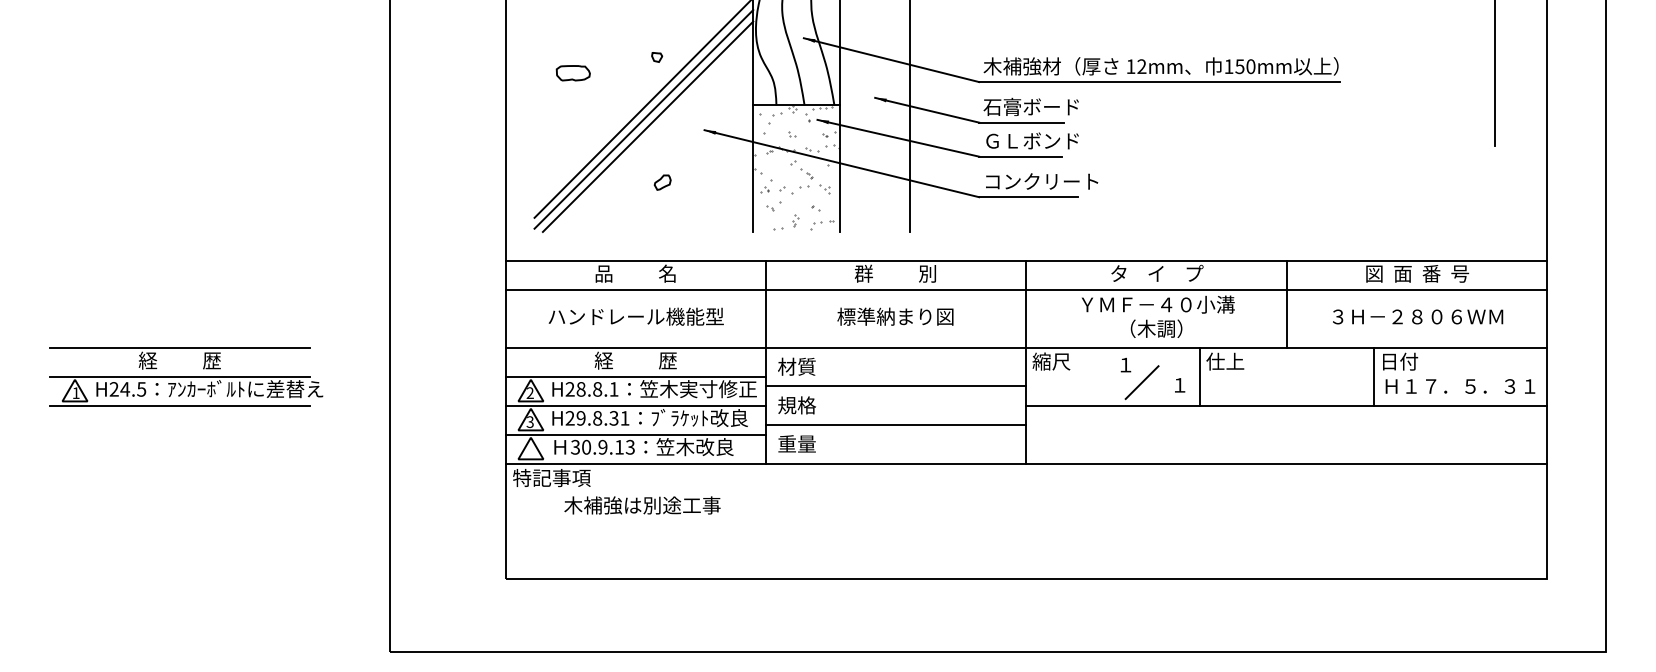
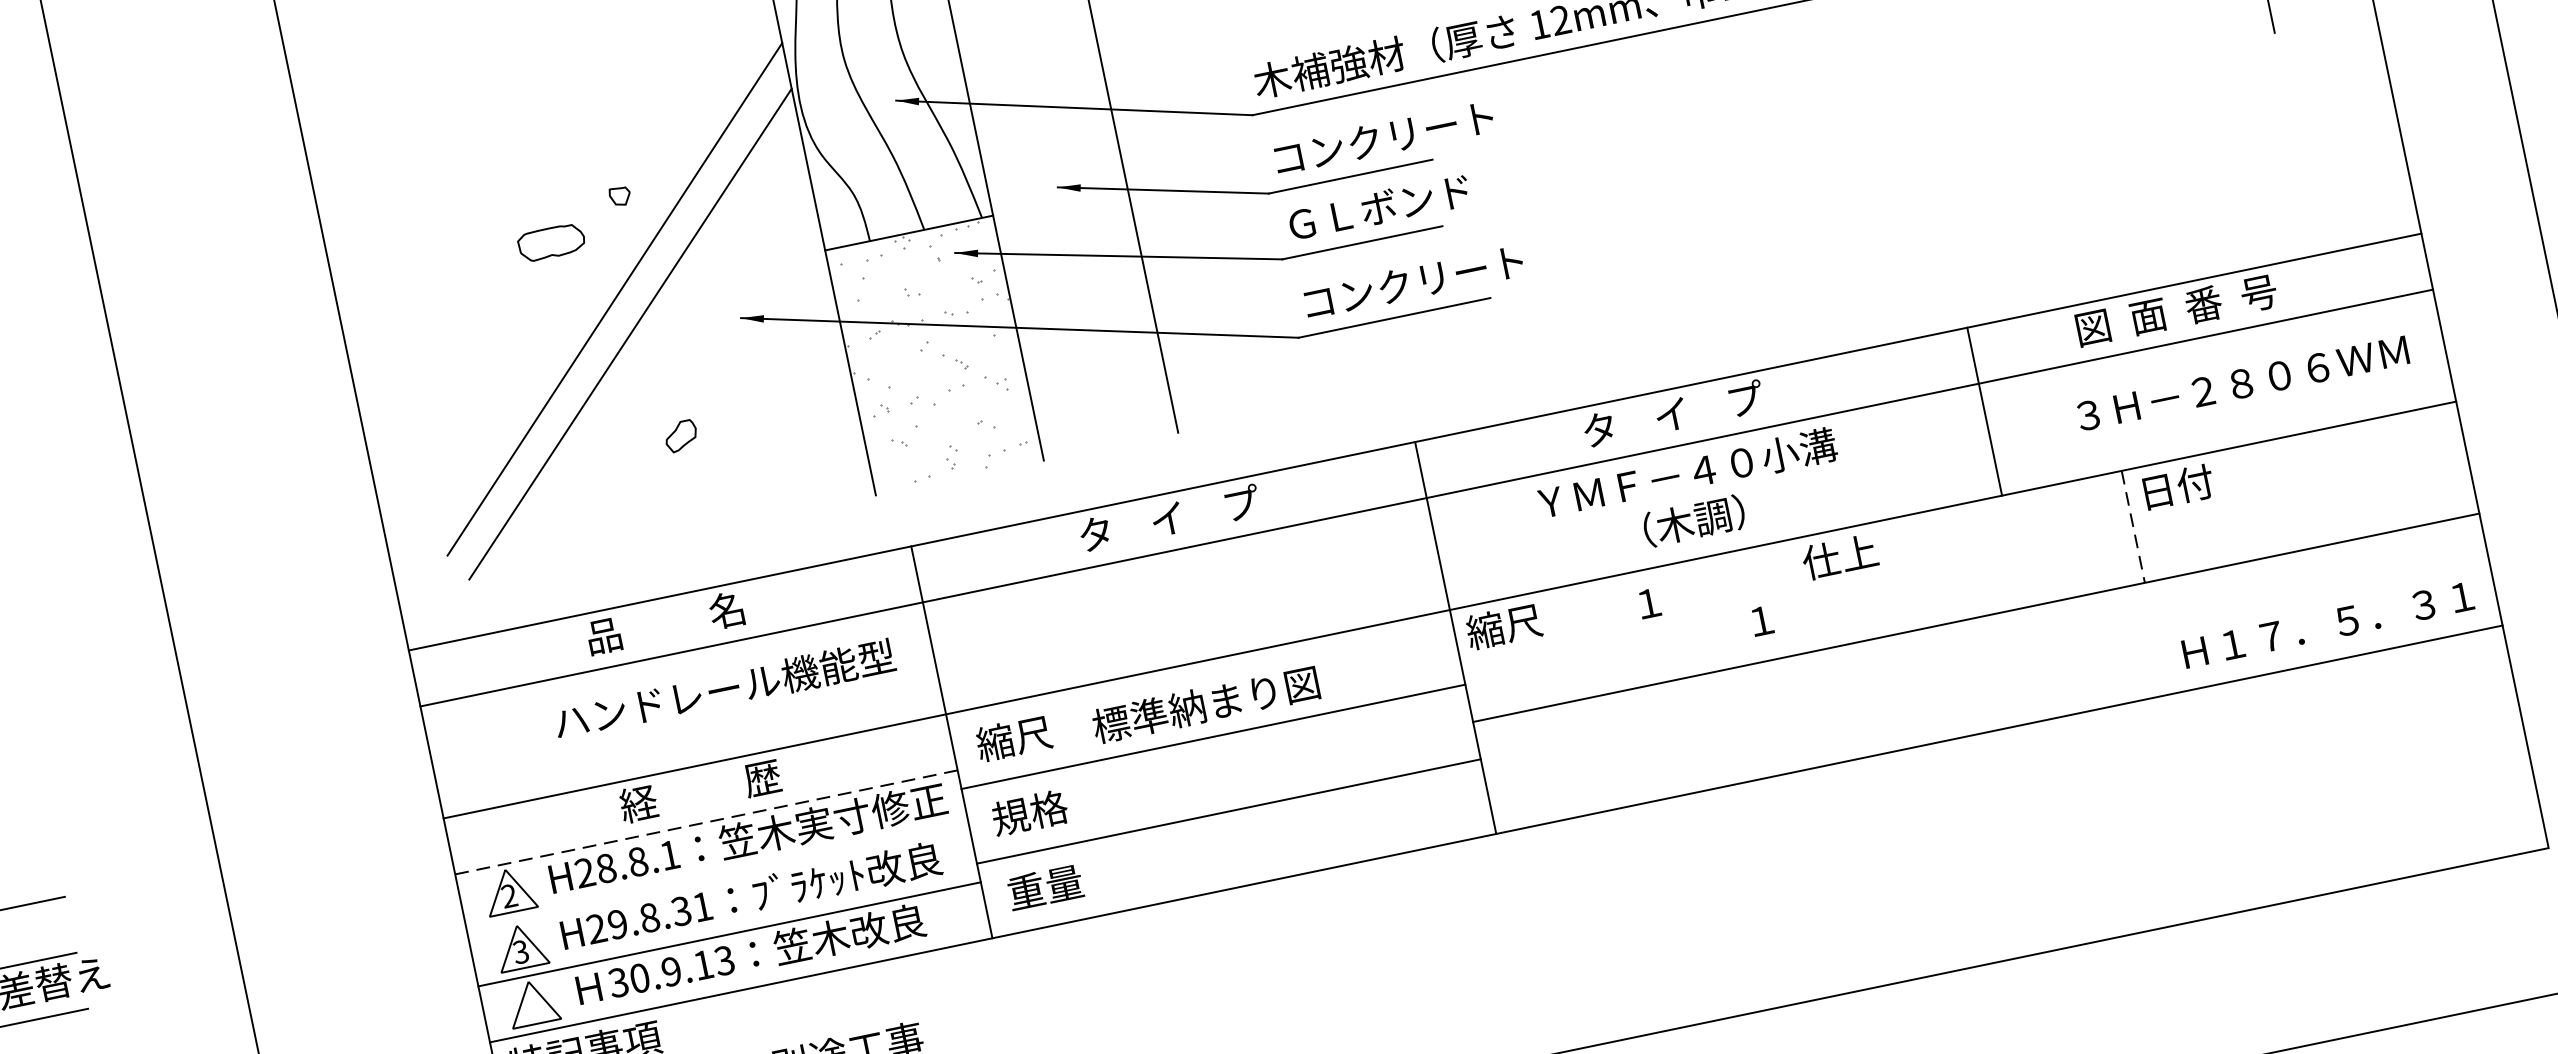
part: (572, 73) -> (550, 243), moved
text: (1040, 106) -> (1380, 137), 石膏ボード -> コンクリート
line: (643, 119) -> (618, 321), removed
text: (896, 273) -> (1169, 518), 群          別 -> タ    イ    プ
line: (1286, 303) -> (1983, 410), moved
text: (635, 316) -> (723, 689), moved
text: (895, 316) -> (1205, 704), moved
text: (1418, 316) -> (2243, 382), moved
text: (796, 366) -> (1013, 738), 材質 -> 縮尺
line: (635, 376) -> (706, 821), solid -> dashed
line: (1200, 376) -> (1798, 595), removed
line: (1373, 376) -> (2132, 526), solid -> dashed
line: (1141, 382) -> (1686, 630), removed
text: (1460, 386) -> (2328, 624), moved
line: (635, 405) -> (717, 877), removed

